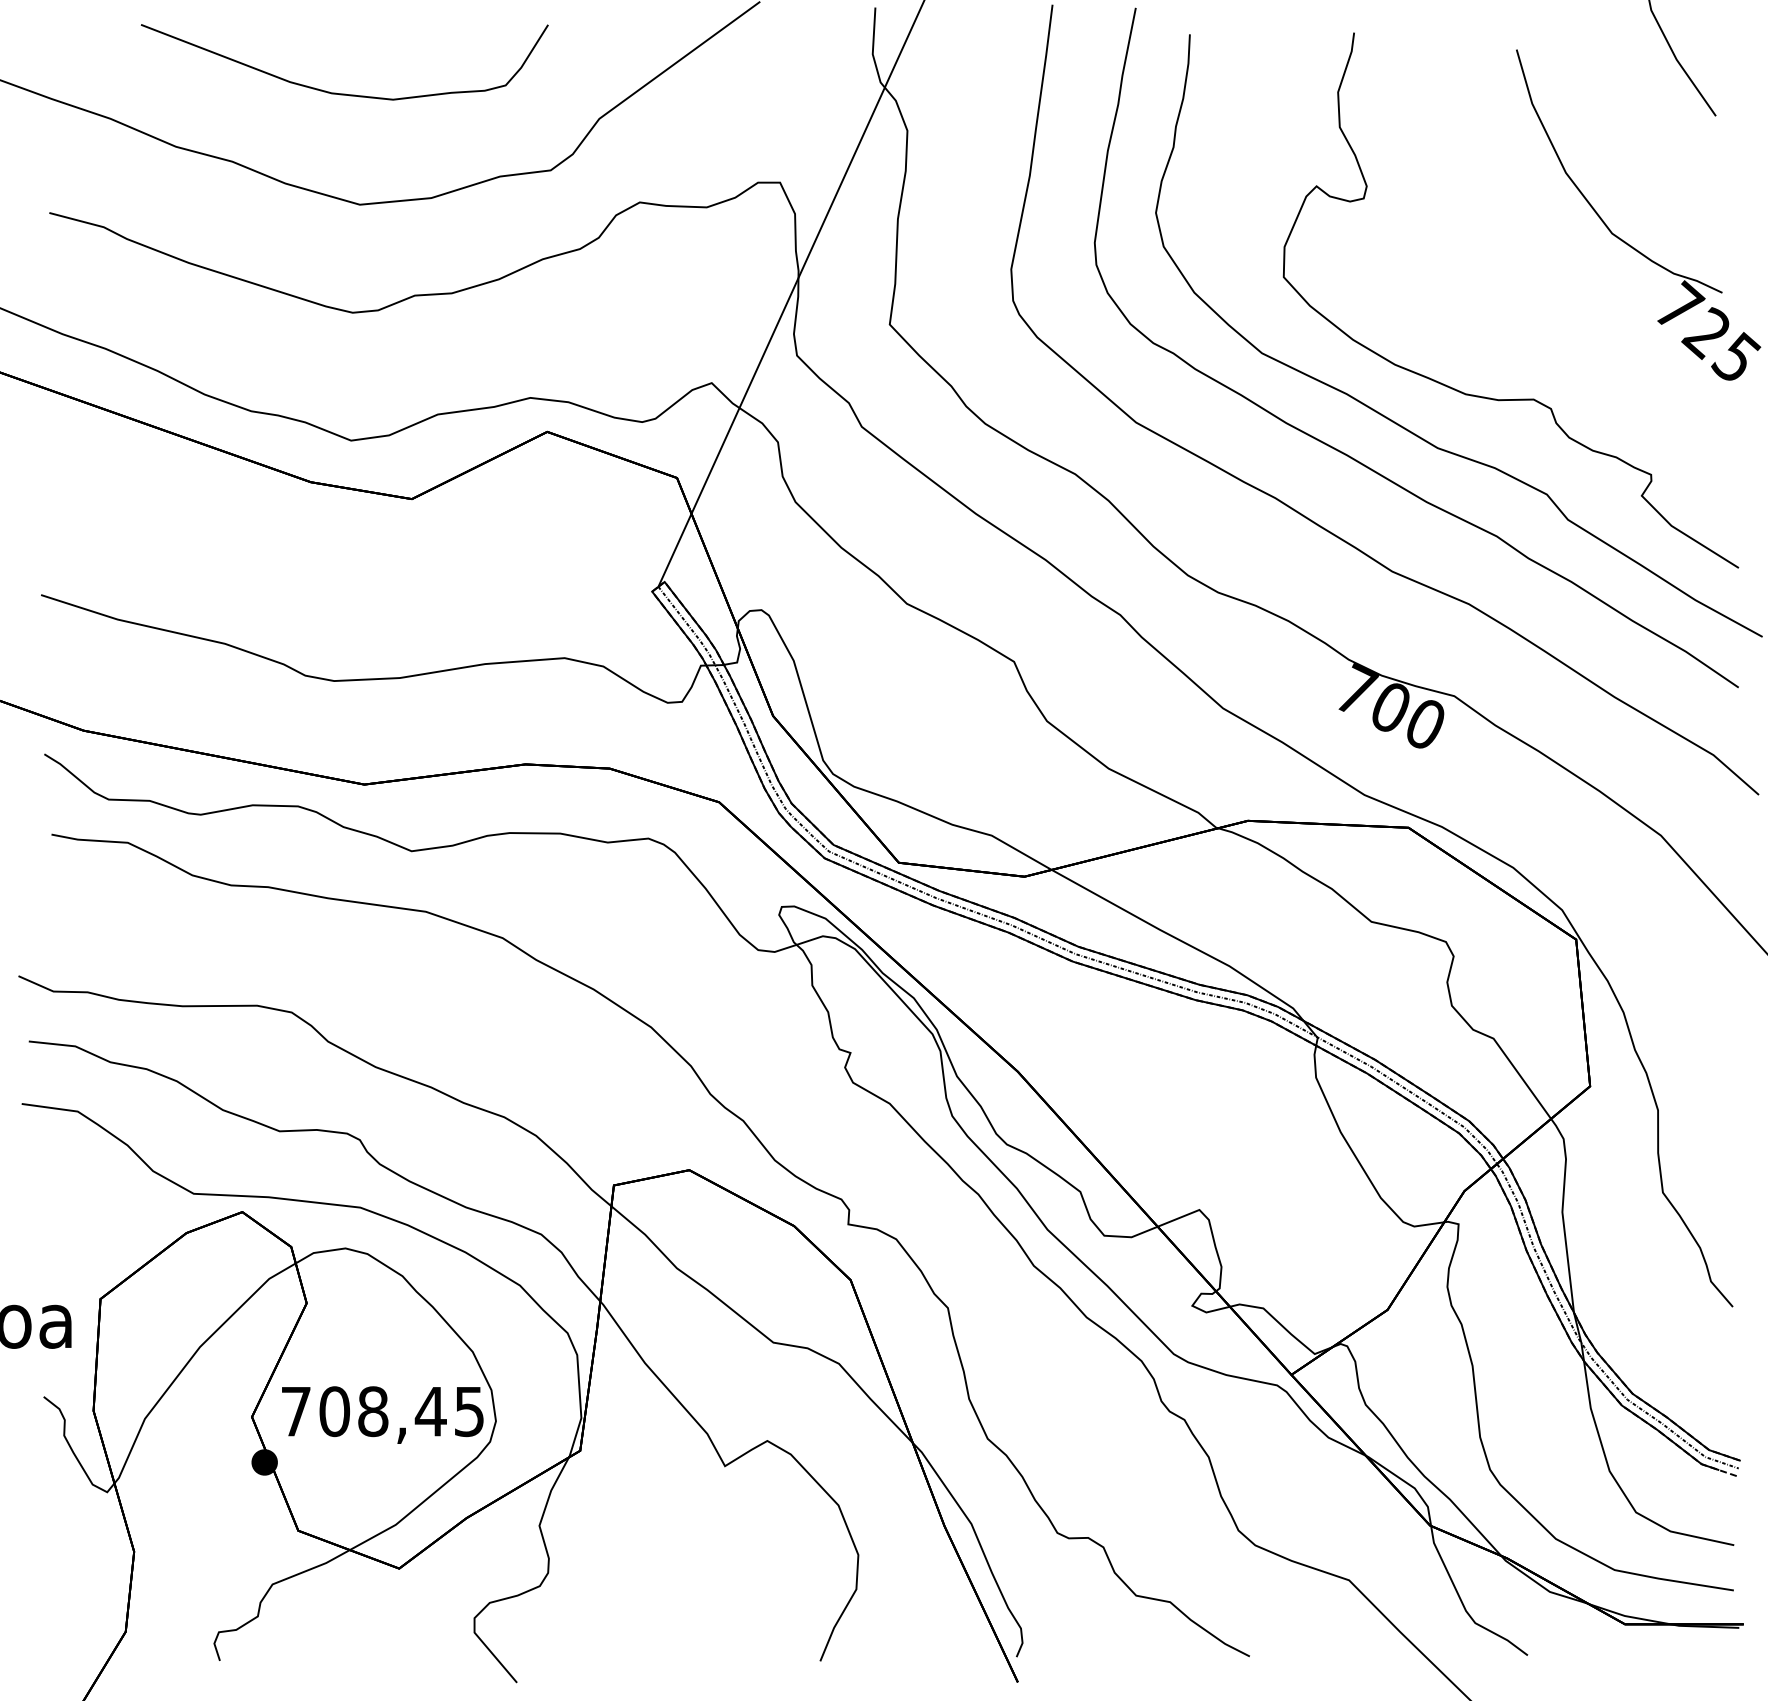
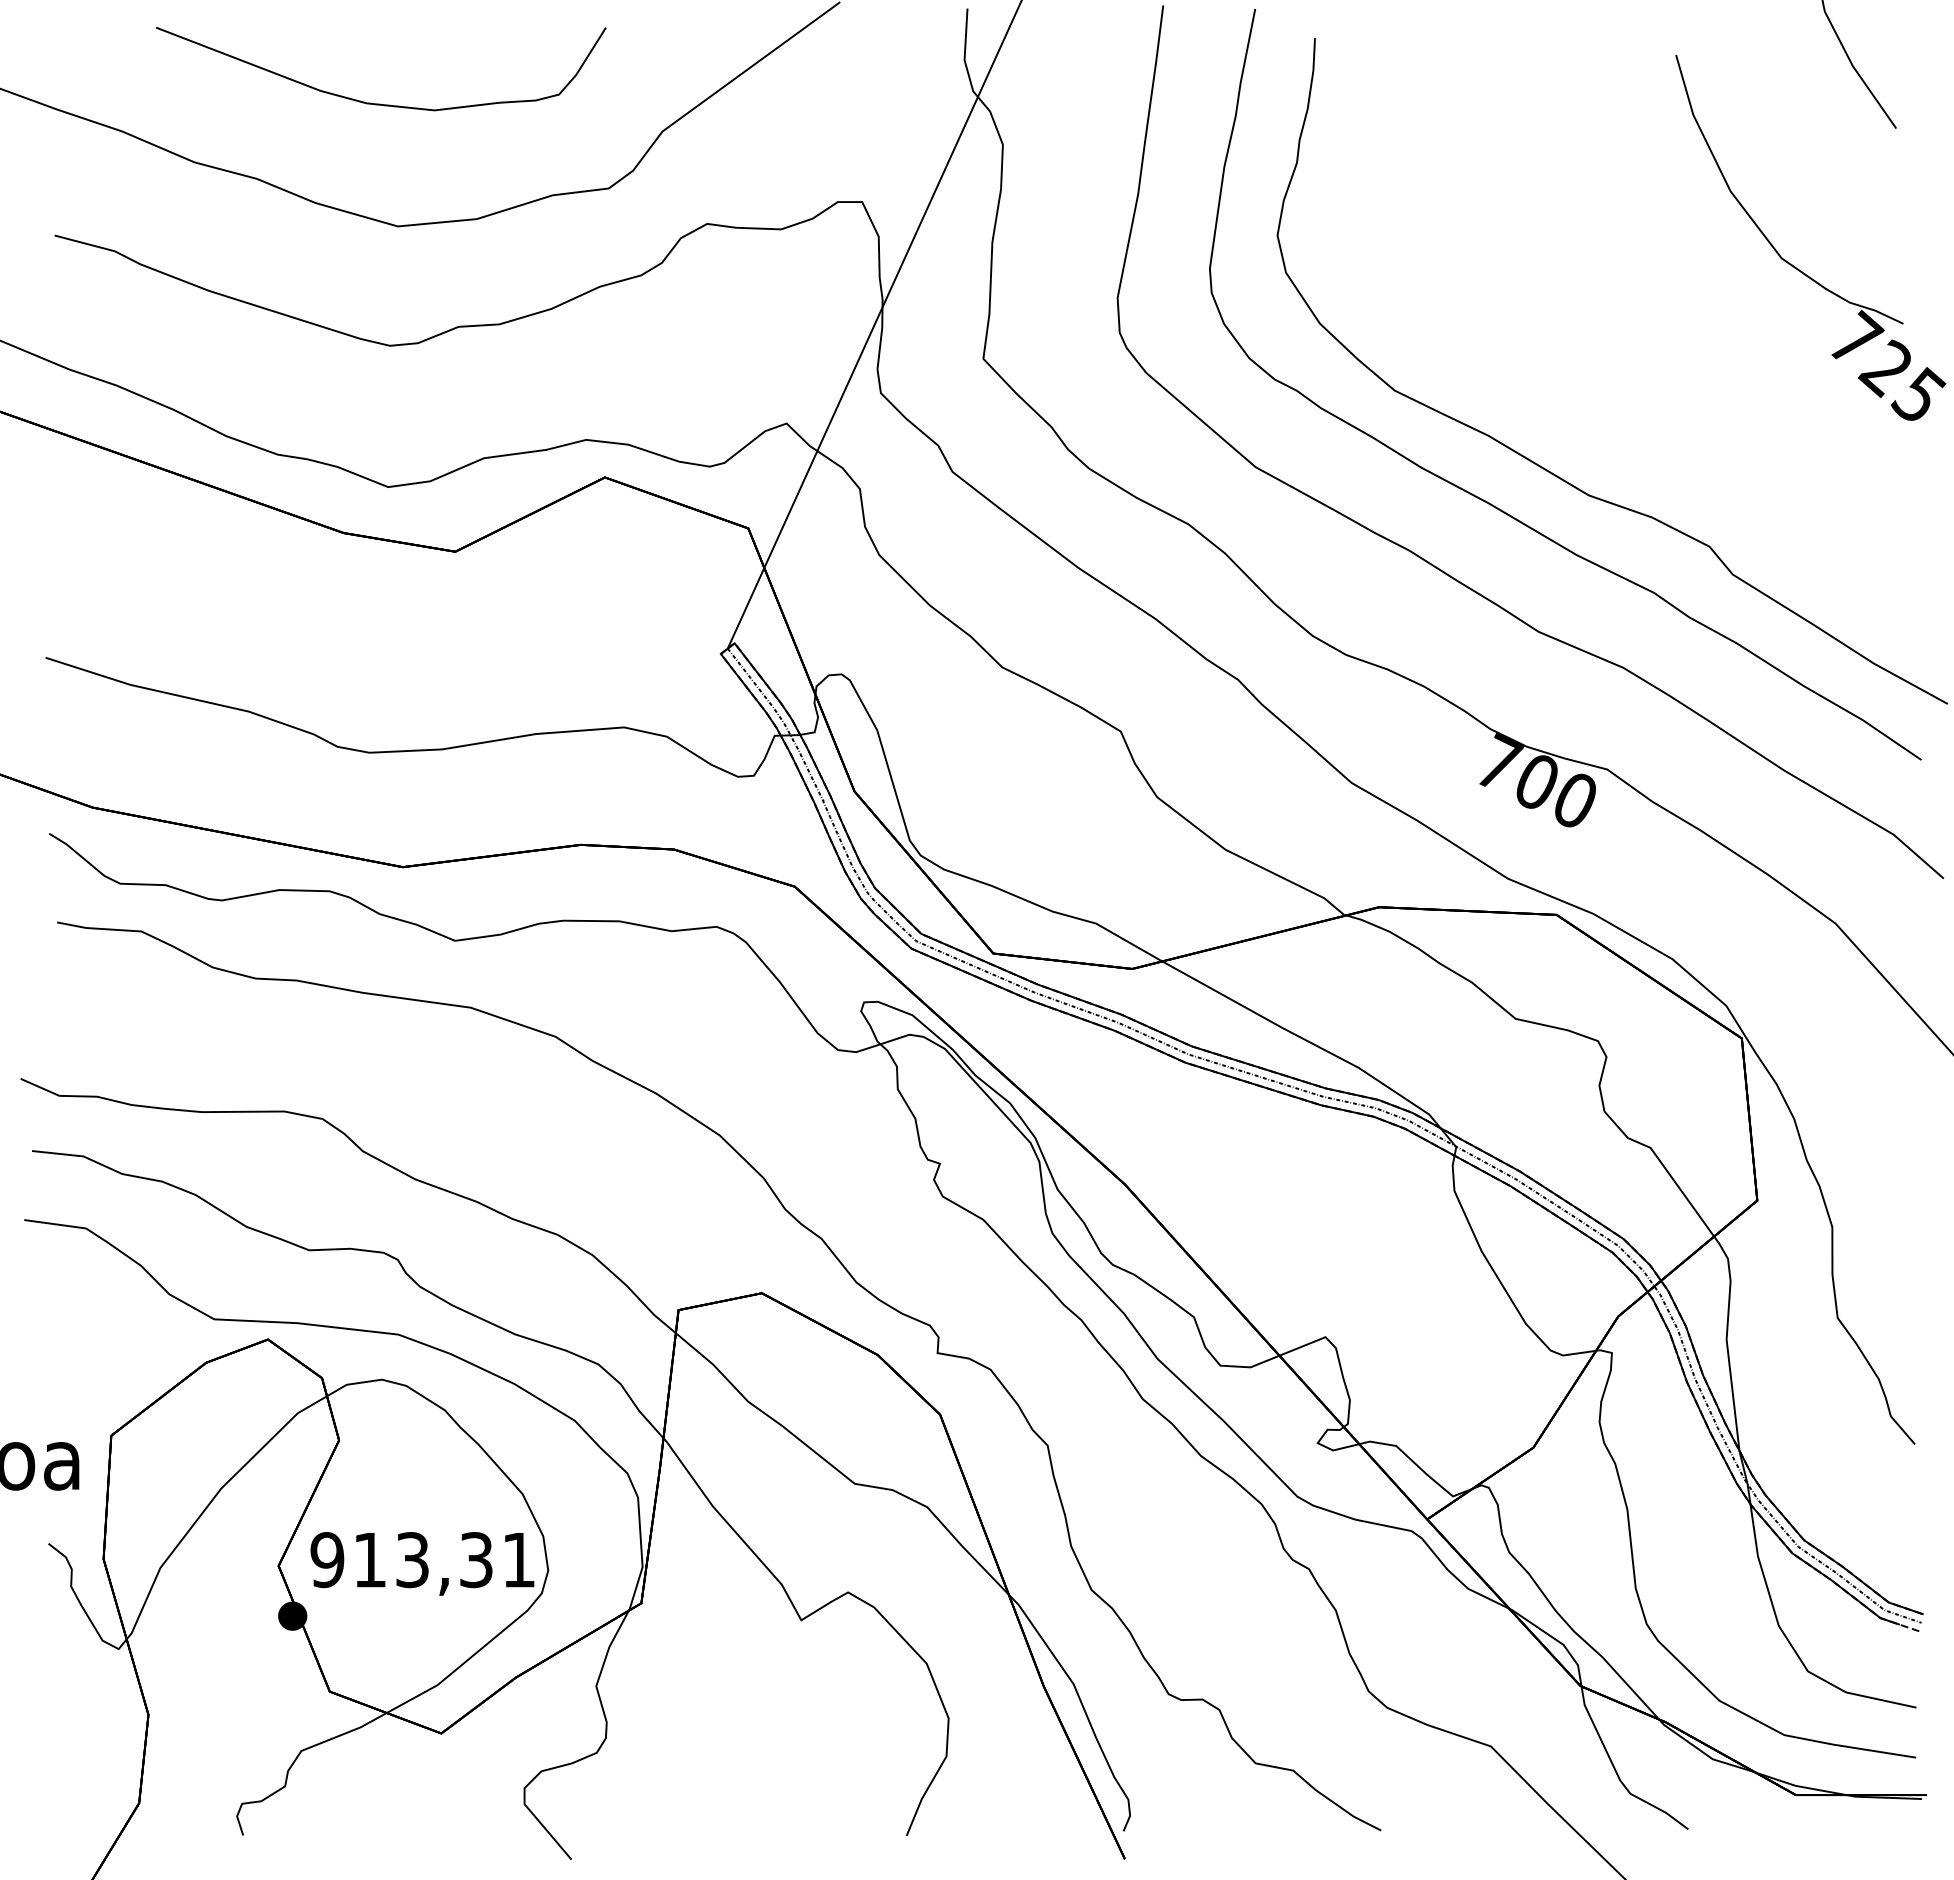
curve: (1510, 399) -> (1669, 441), removed
text: (382, 1412) -> (422, 1560), 708,45 -> 913,31

